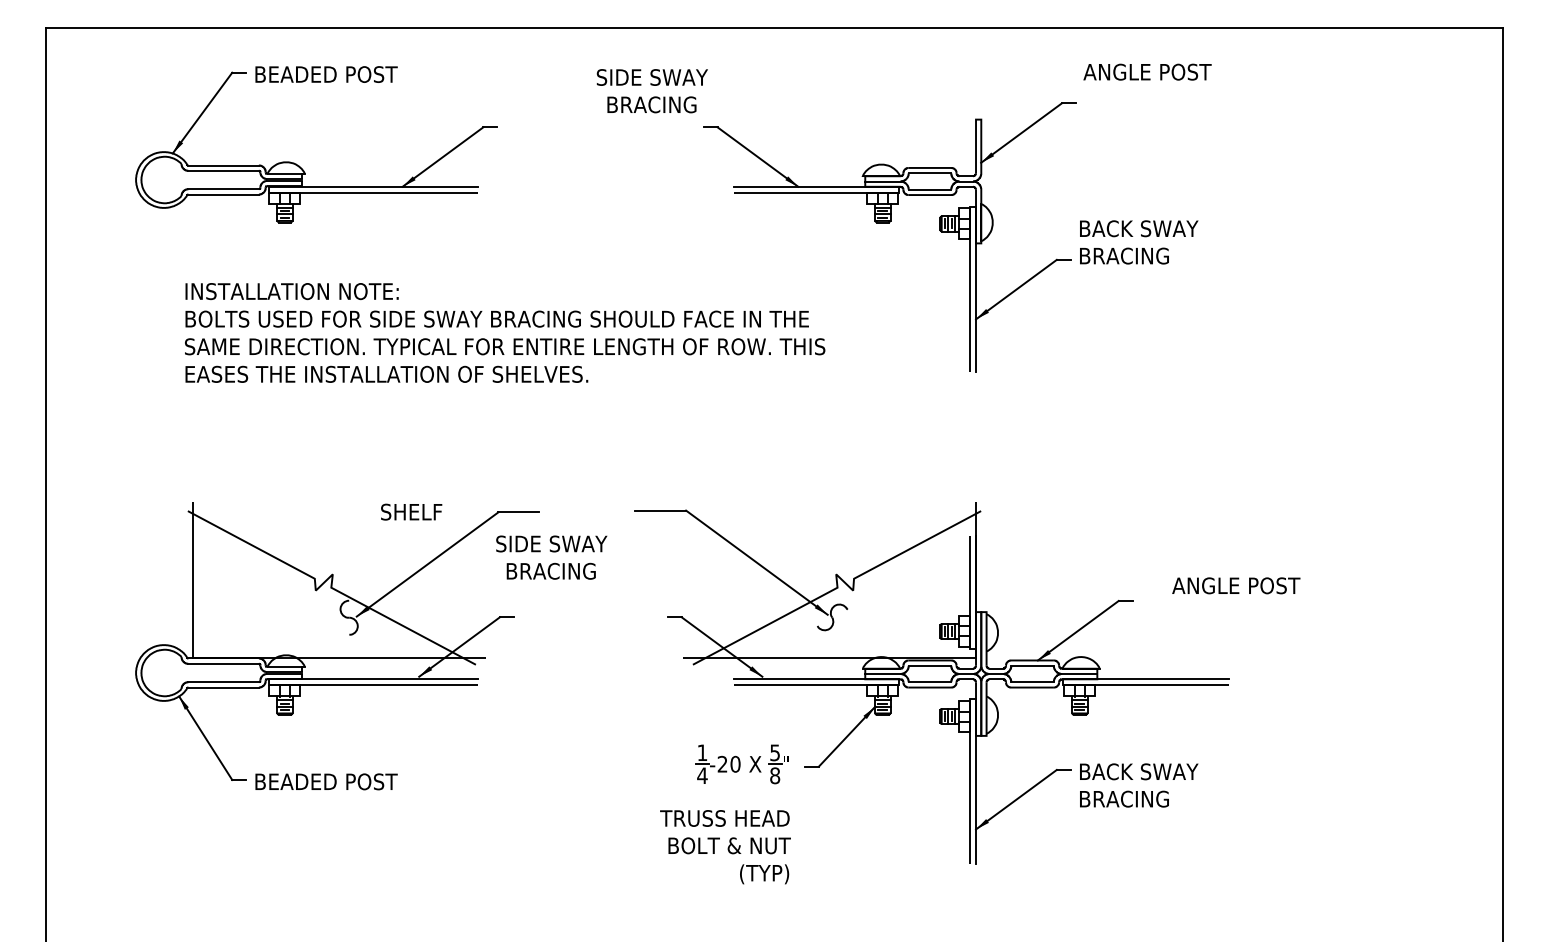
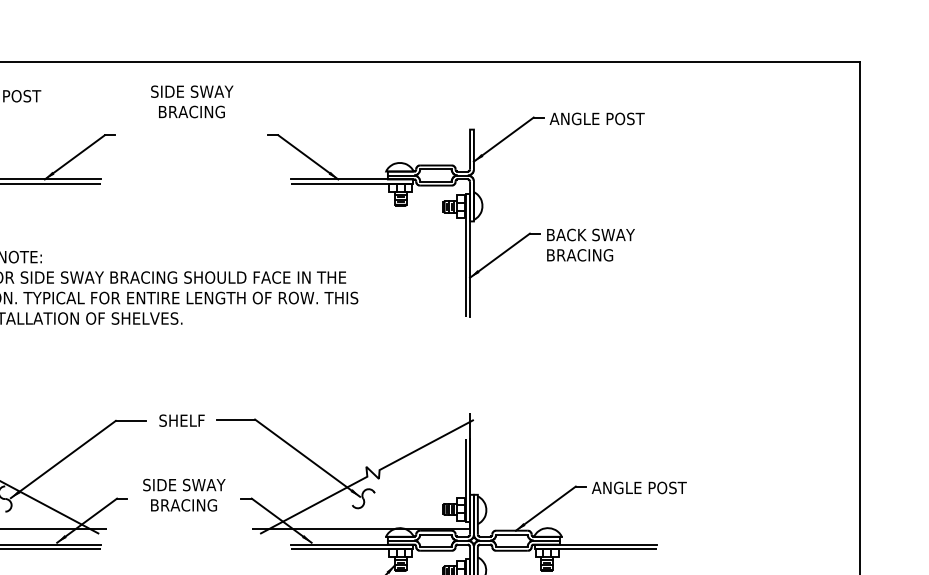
text: (1147, 71) -> (597, 118), moved
text: (651, 91) -> (191, 102), moved
text: (1139, 242) -> (591, 245), moved
text: (411, 511) -> (181, 420), moved
text: (551, 557) -> (184, 495), moved
text: (1236, 585) -> (639, 487), moved

